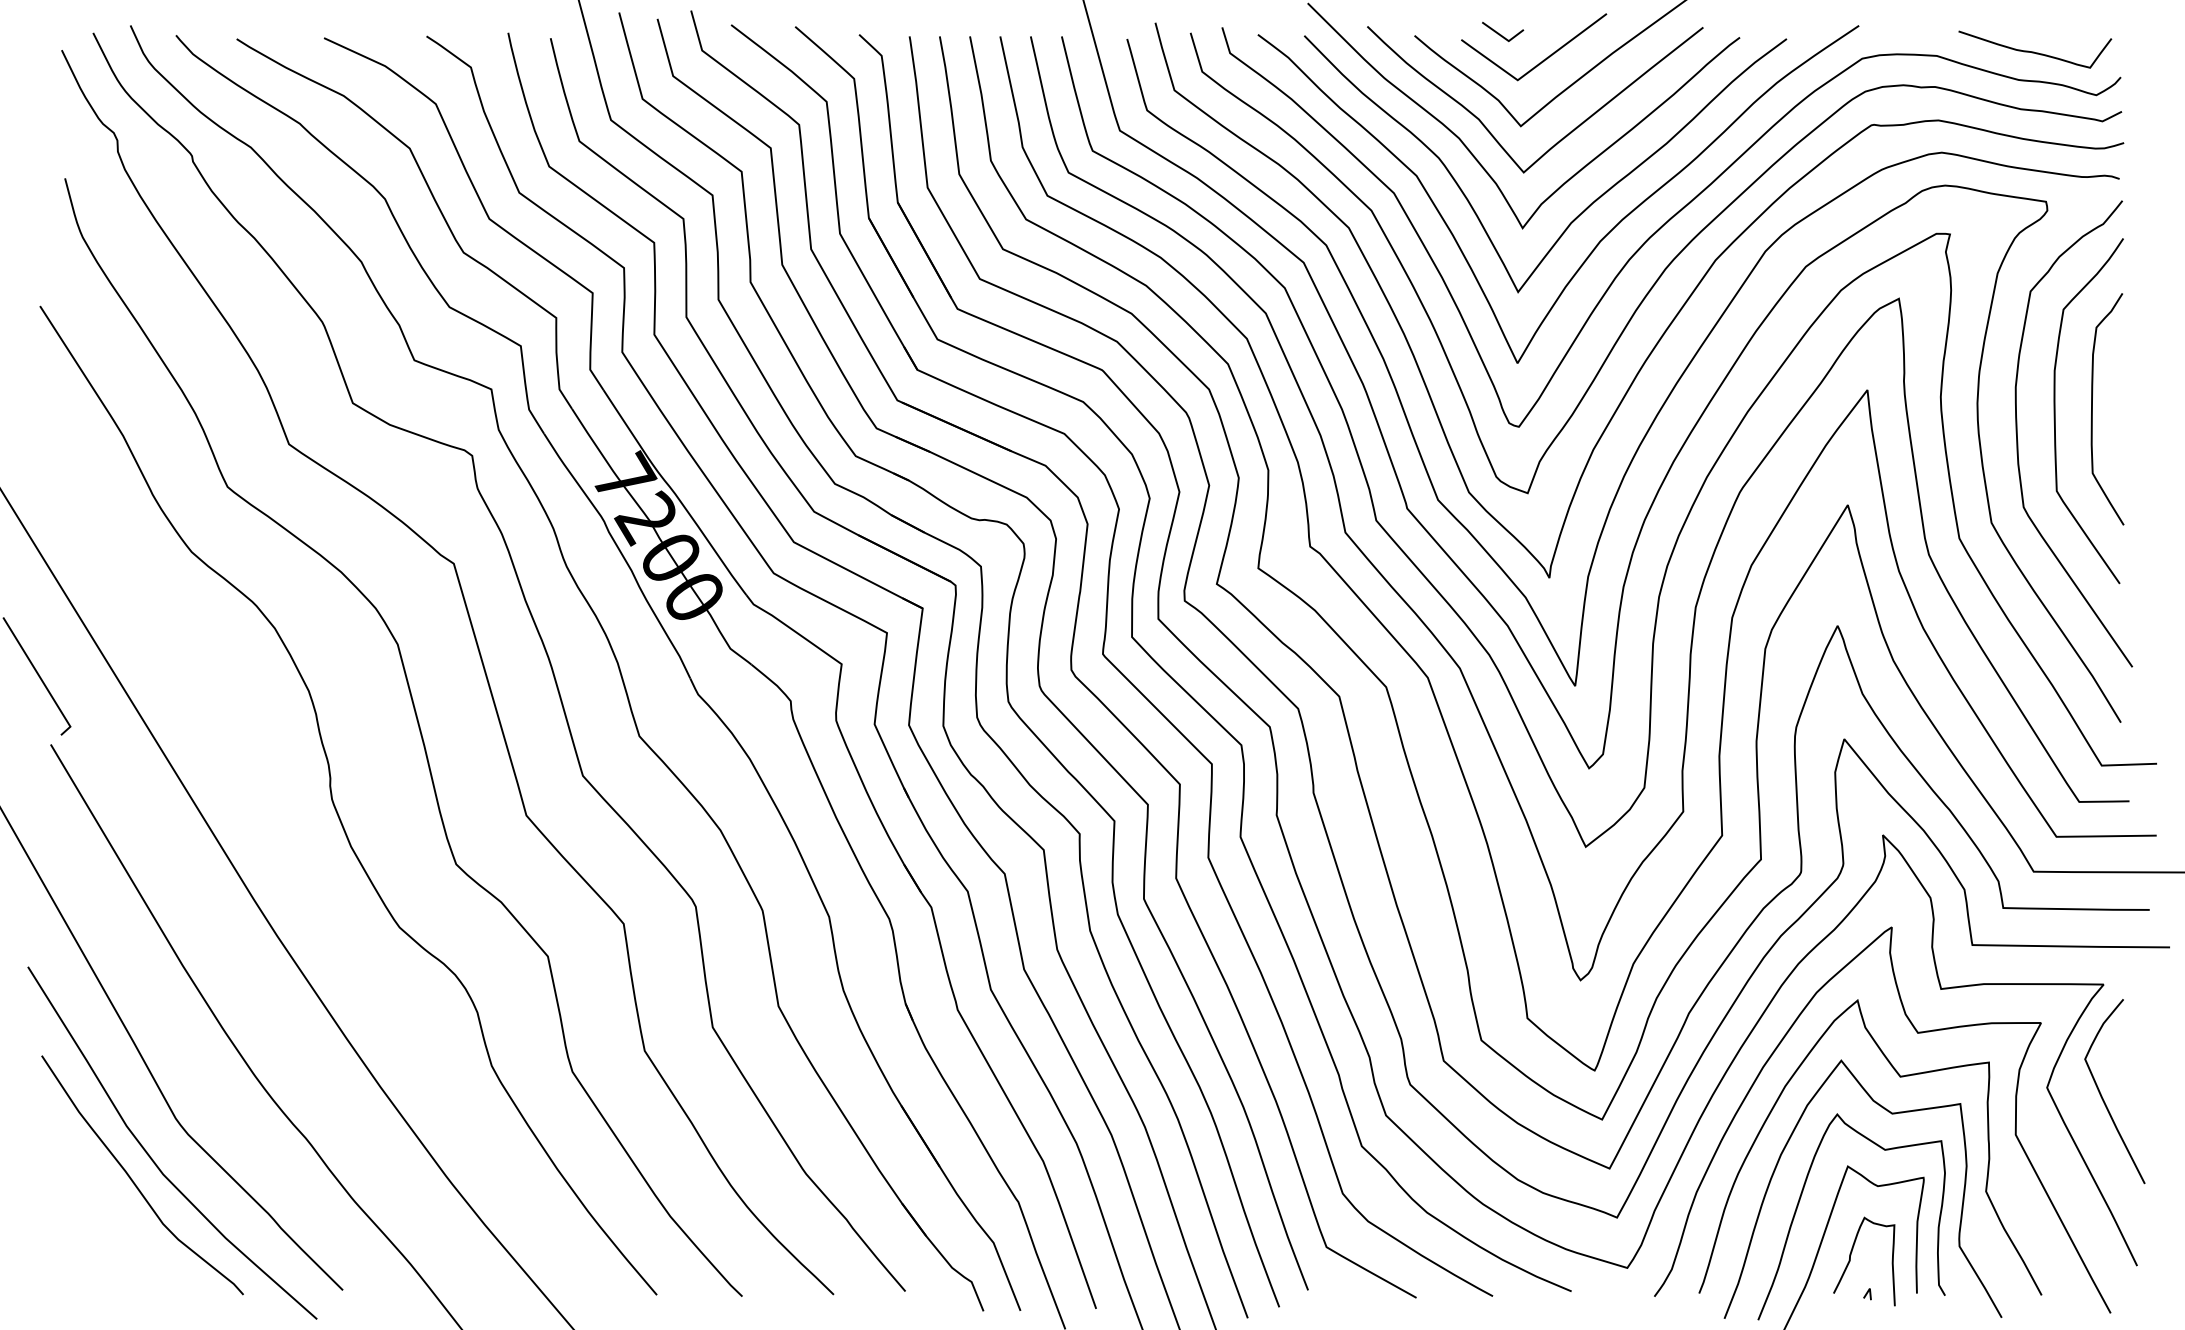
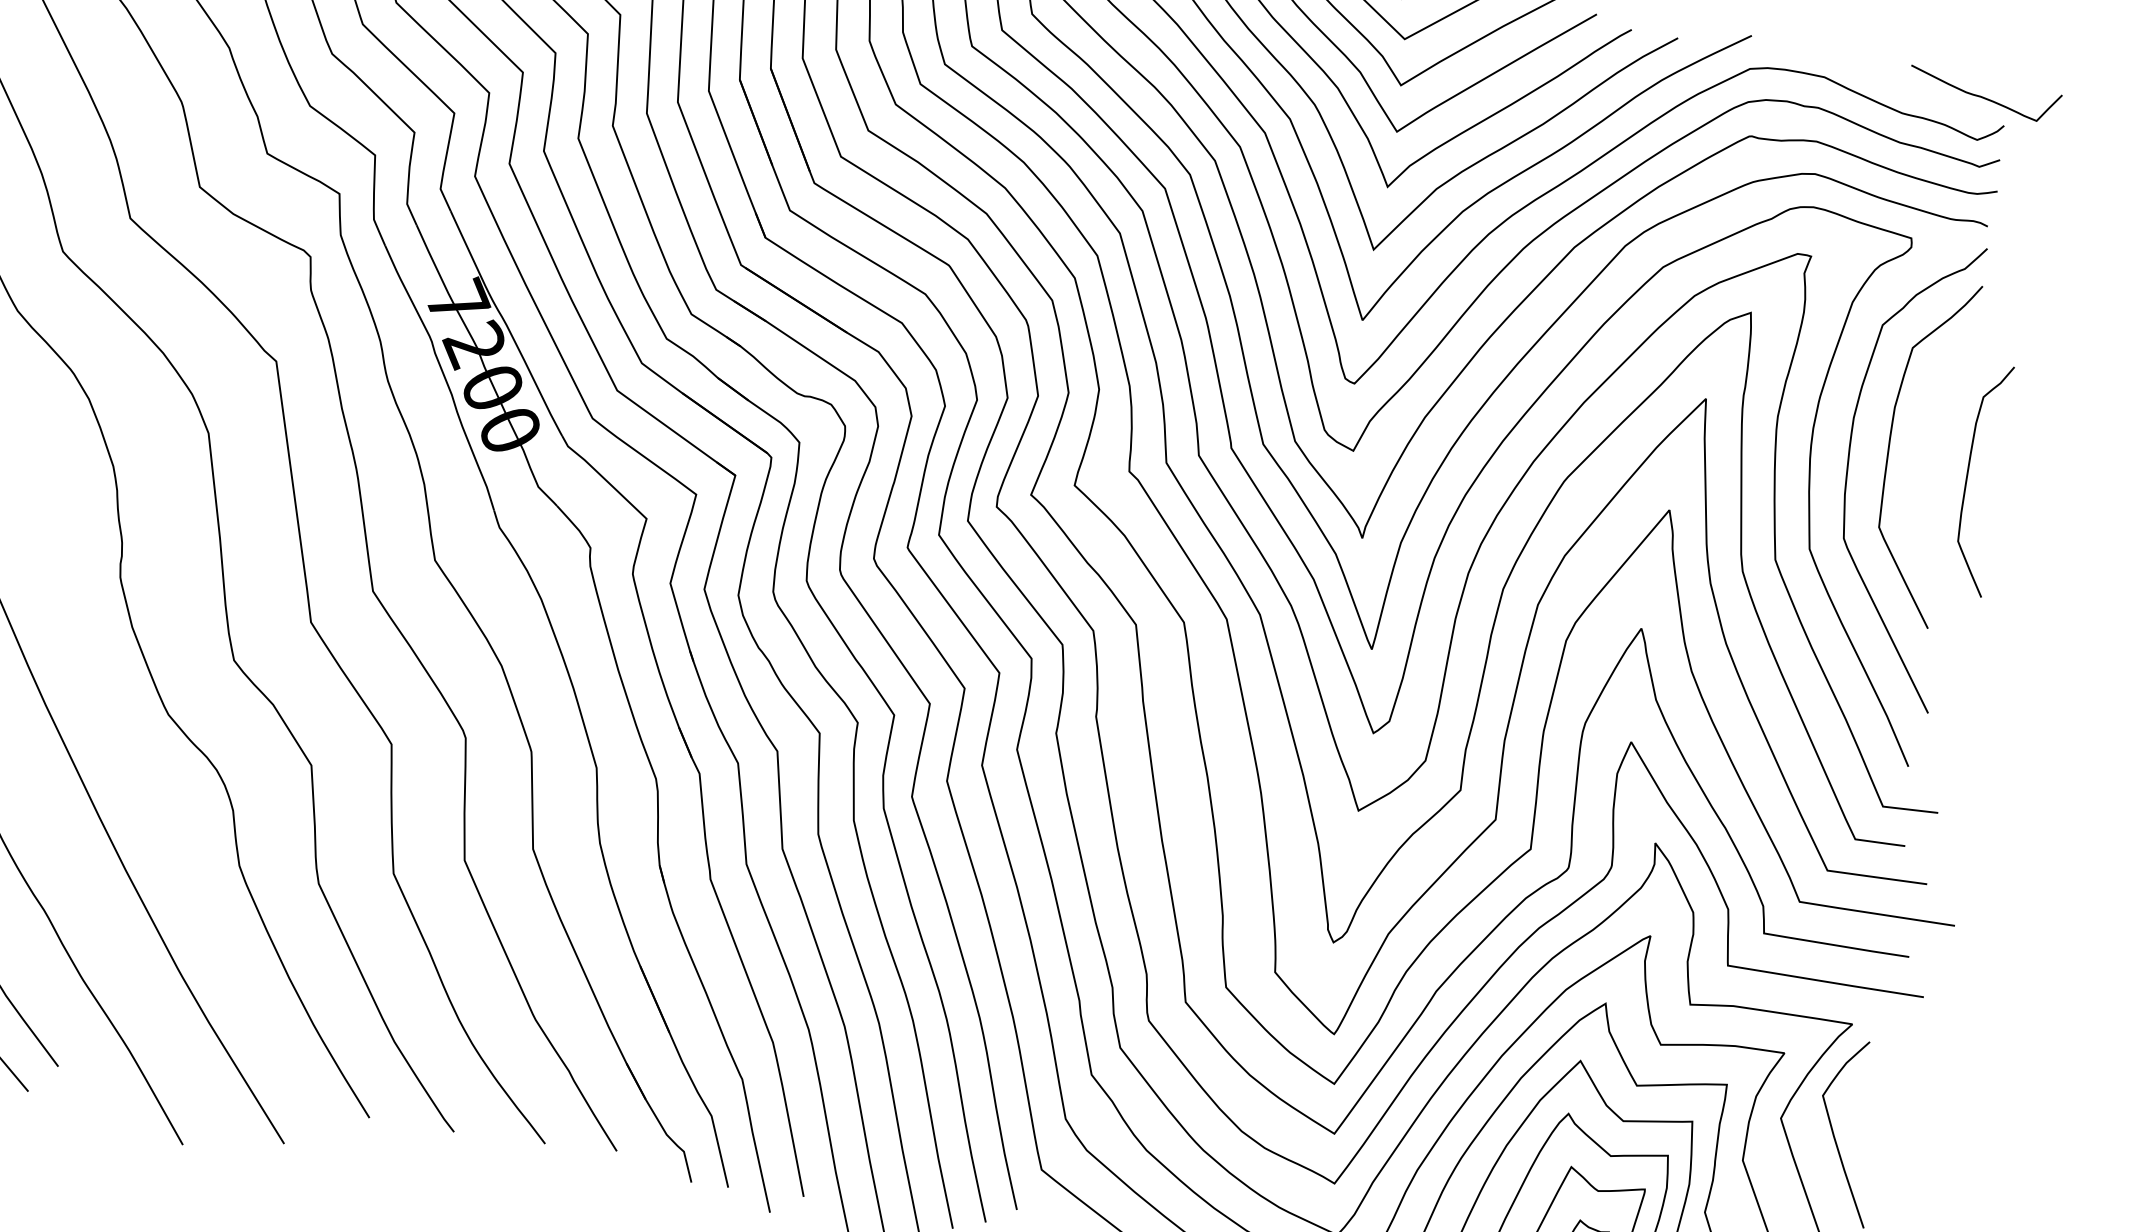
curve: (2034, 51) -> (1983, 96), moved
curve: (2092, 409) -> (1967, 477), moved

